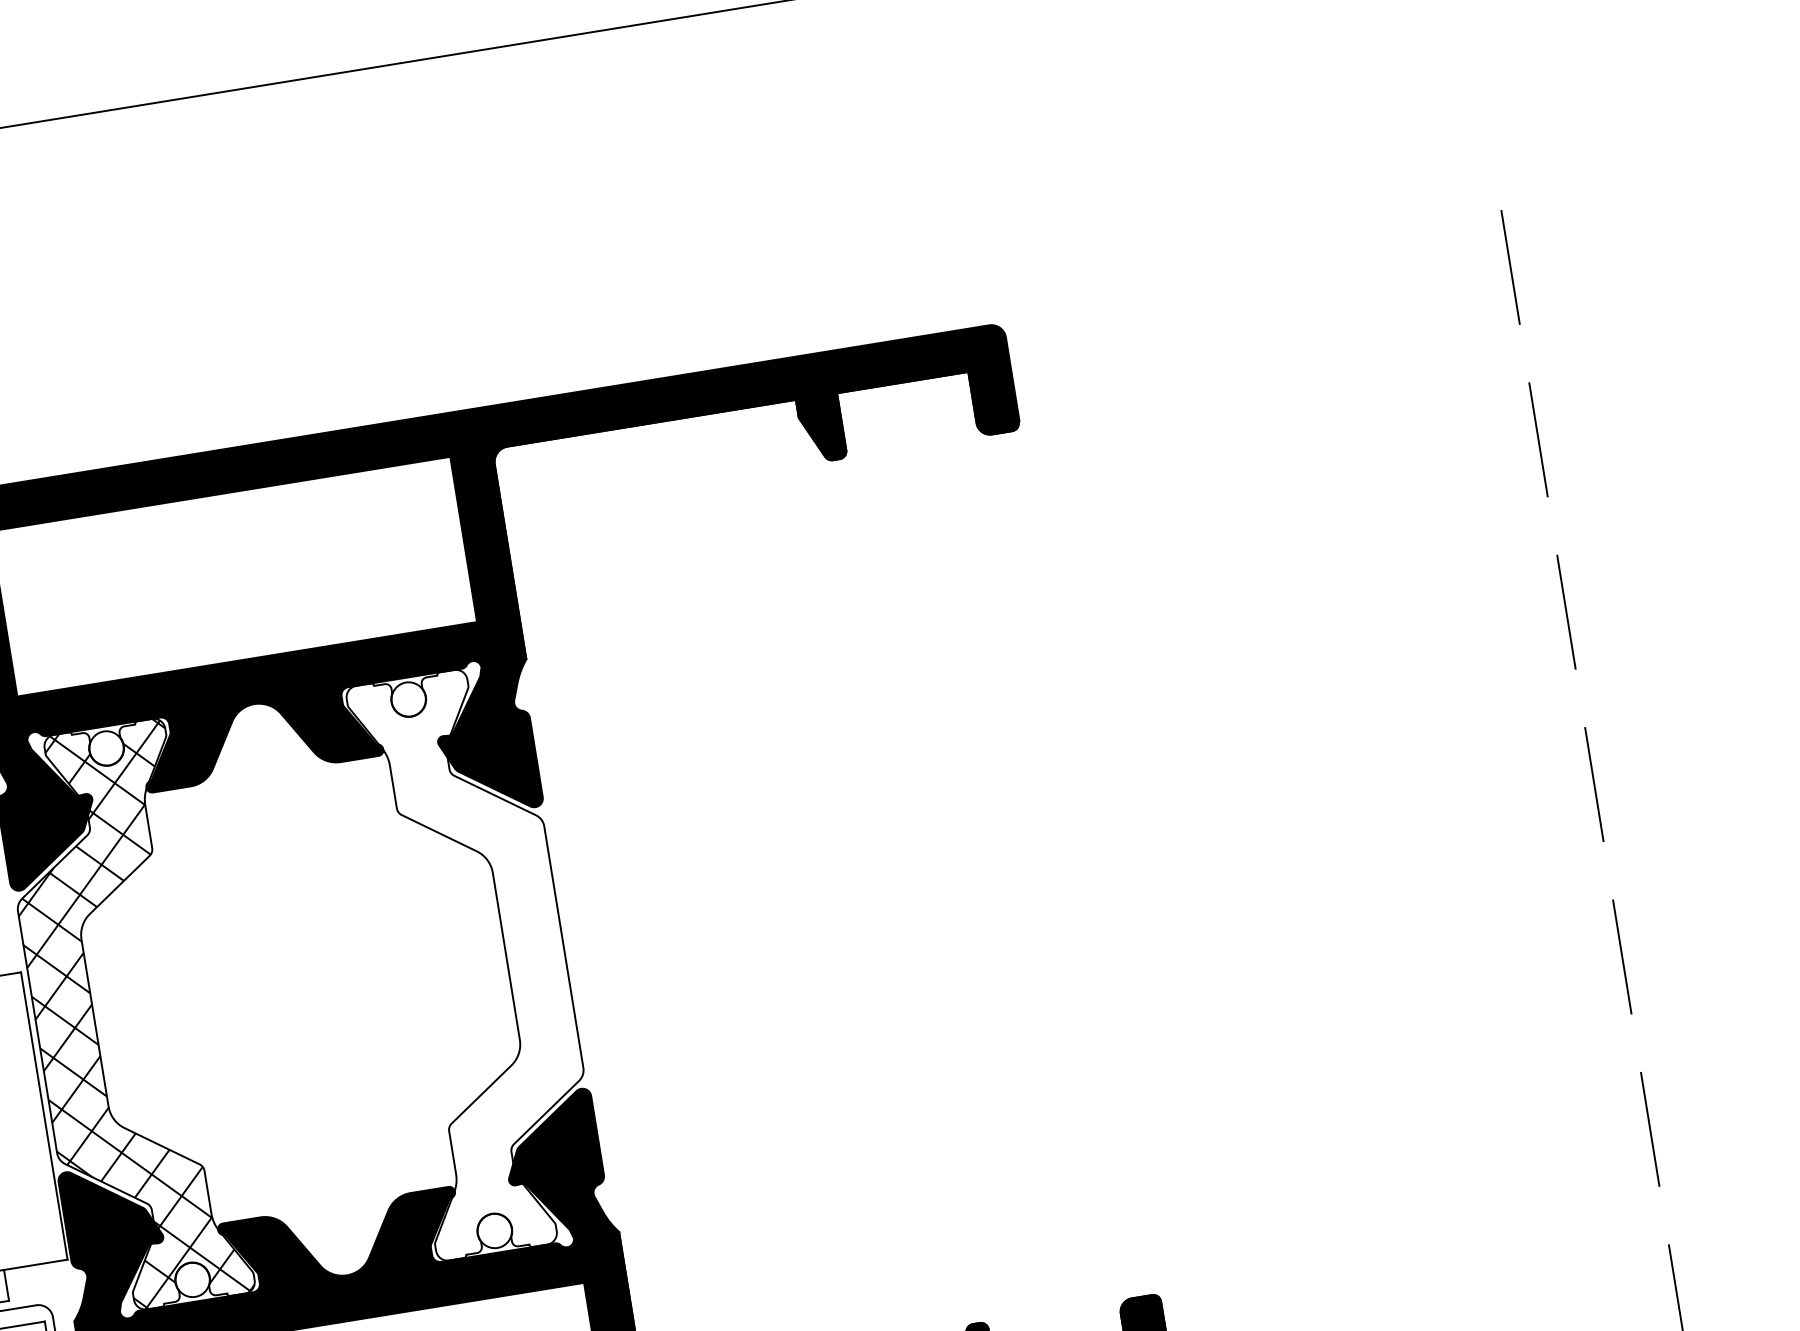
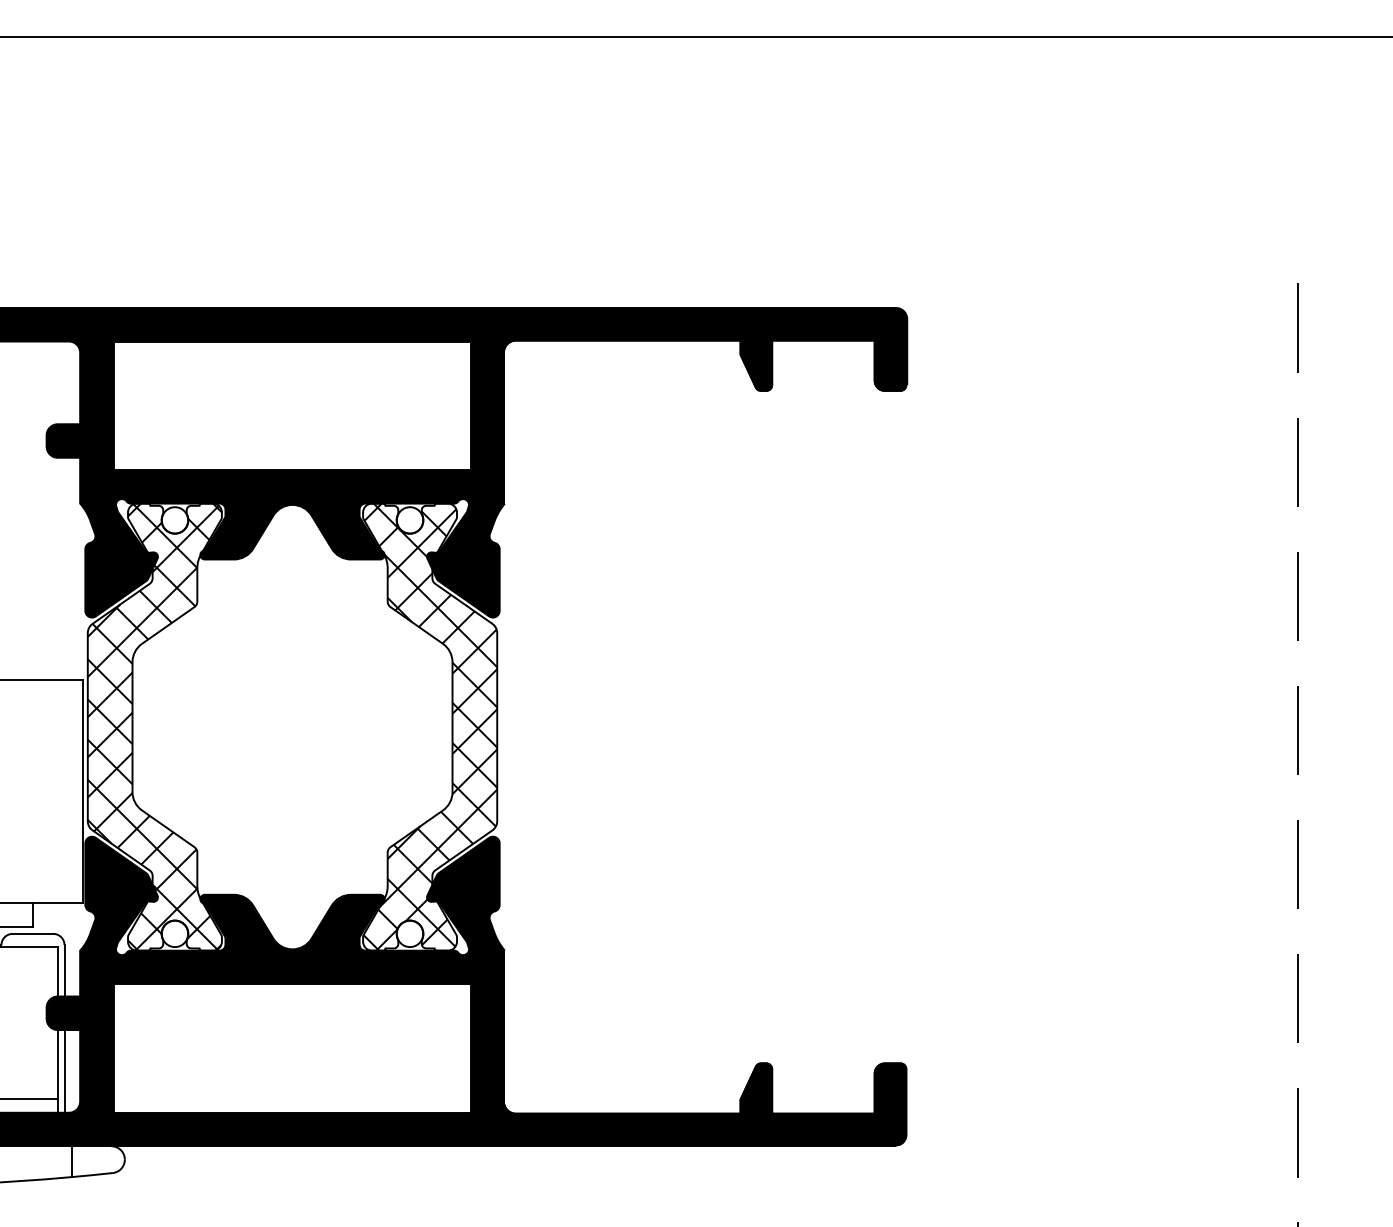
hatch: (477, 960) -> (430, 726), added

